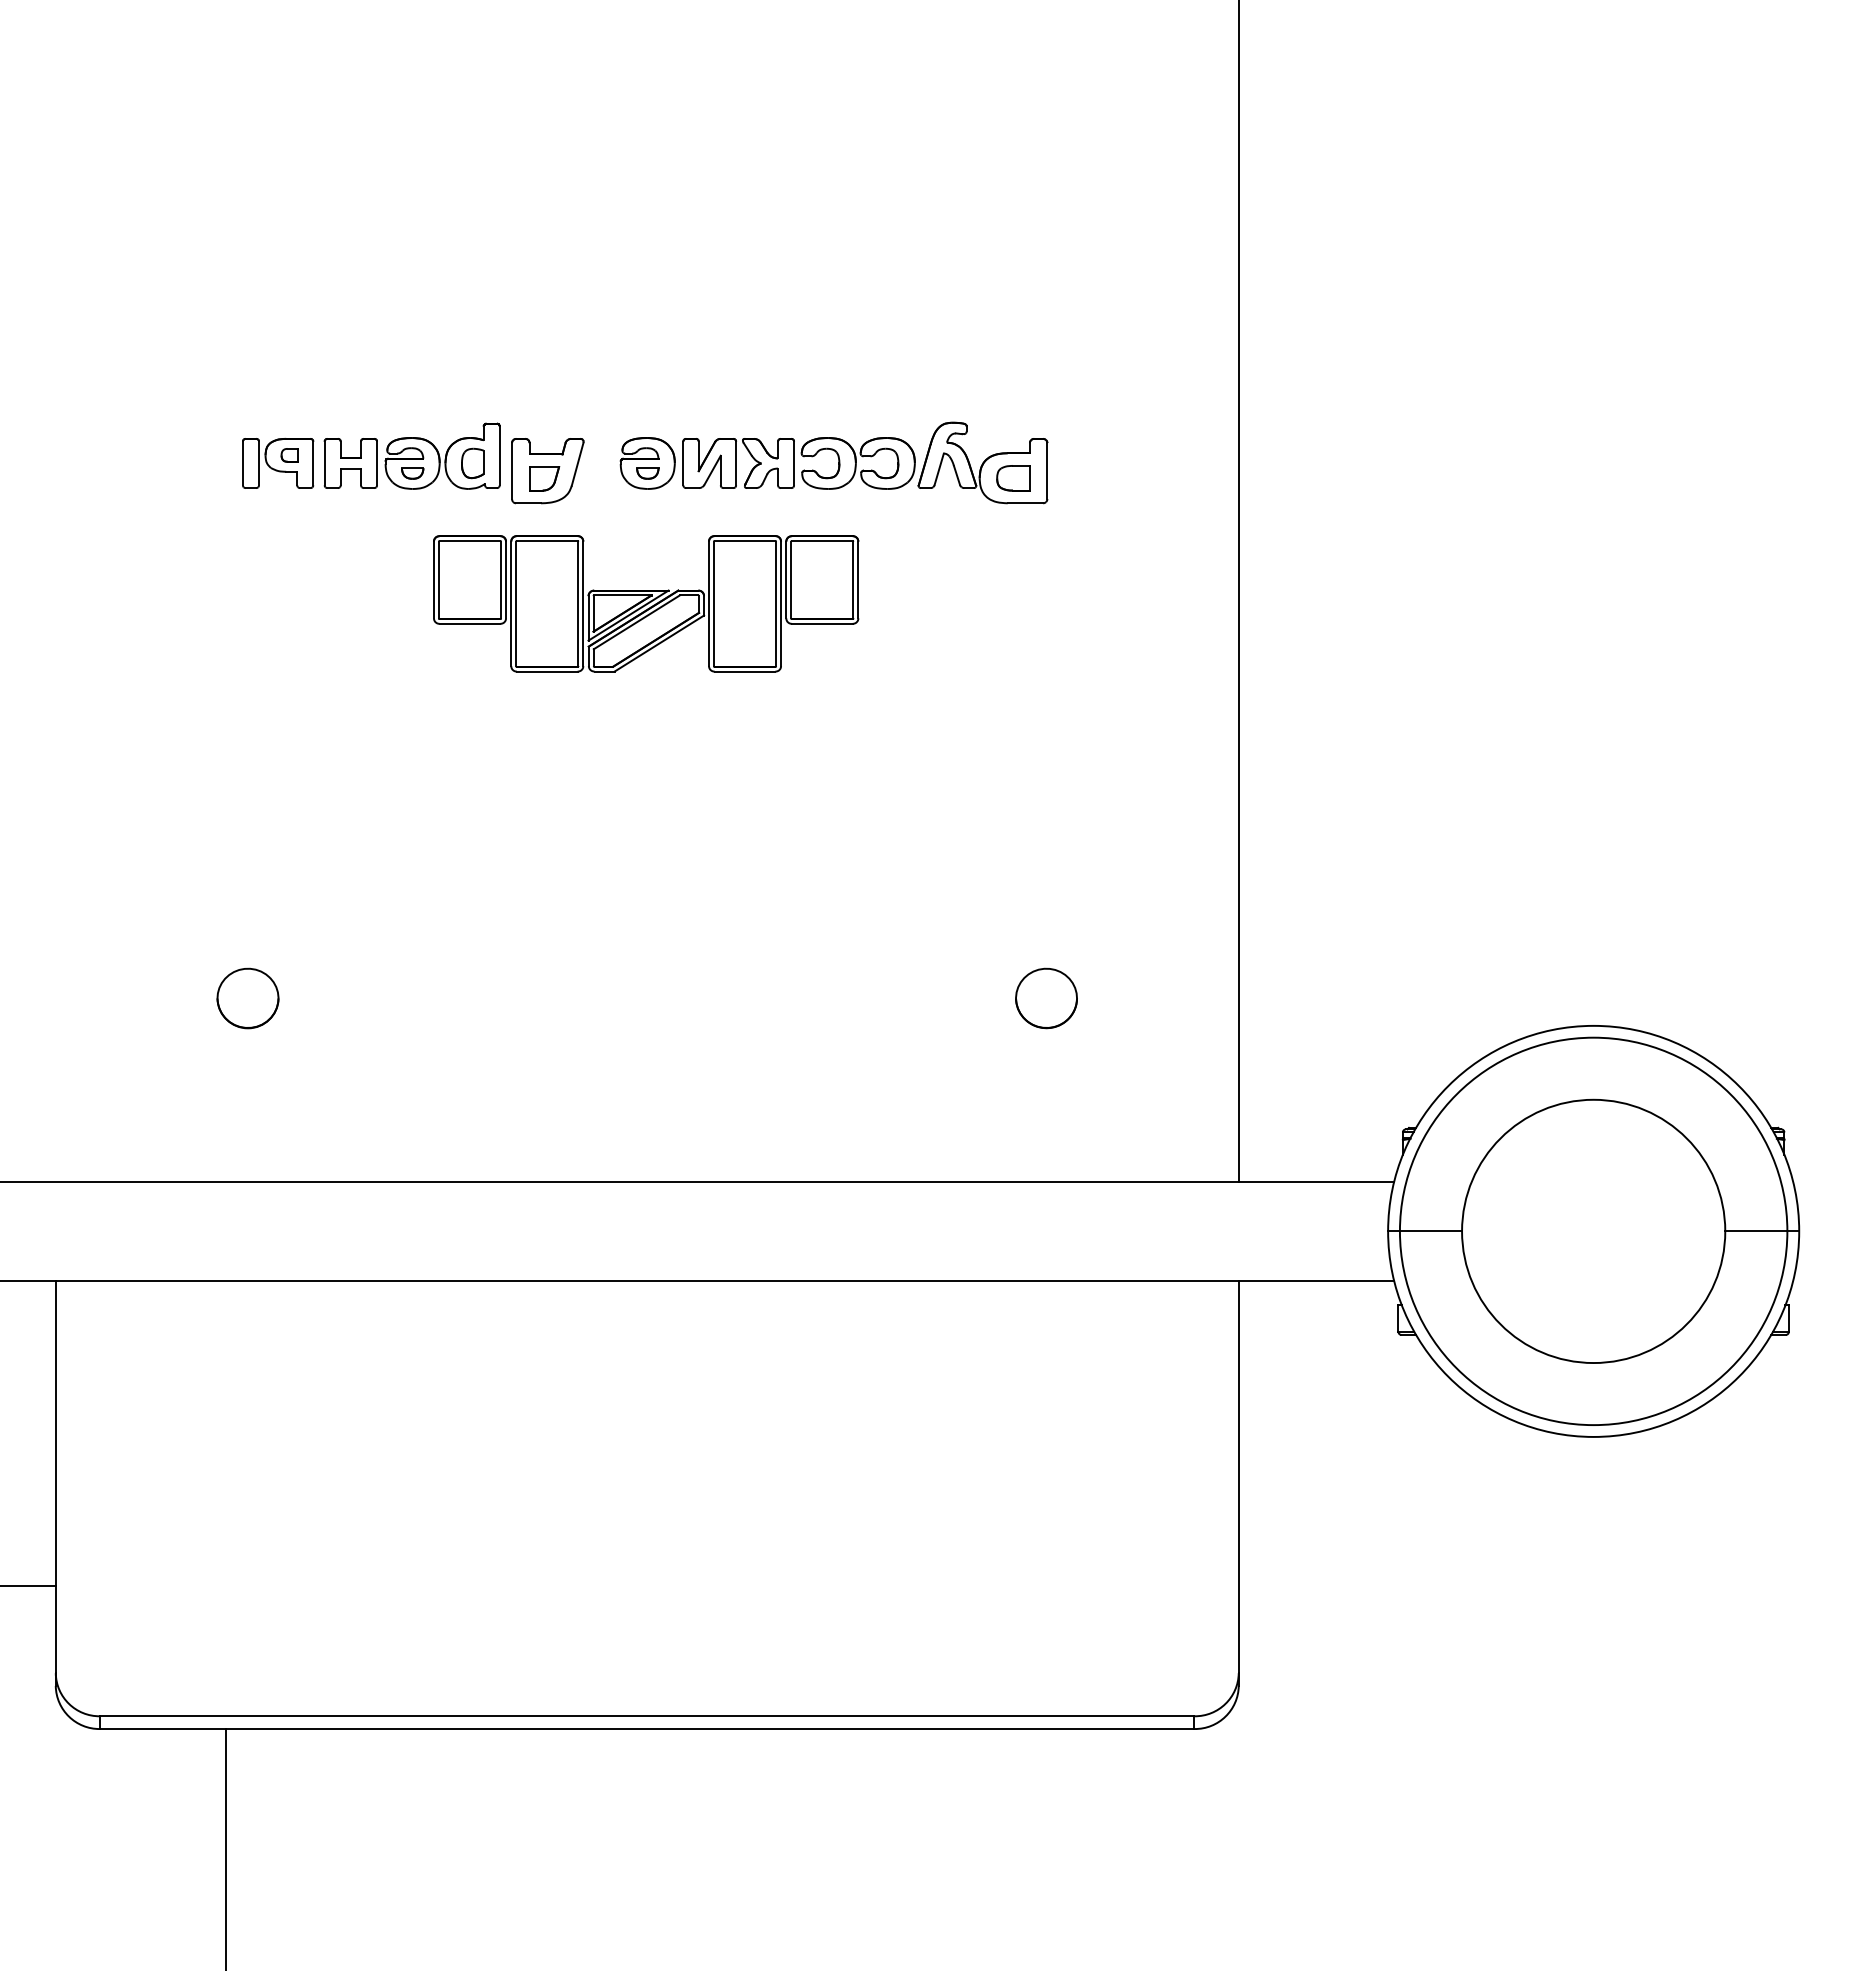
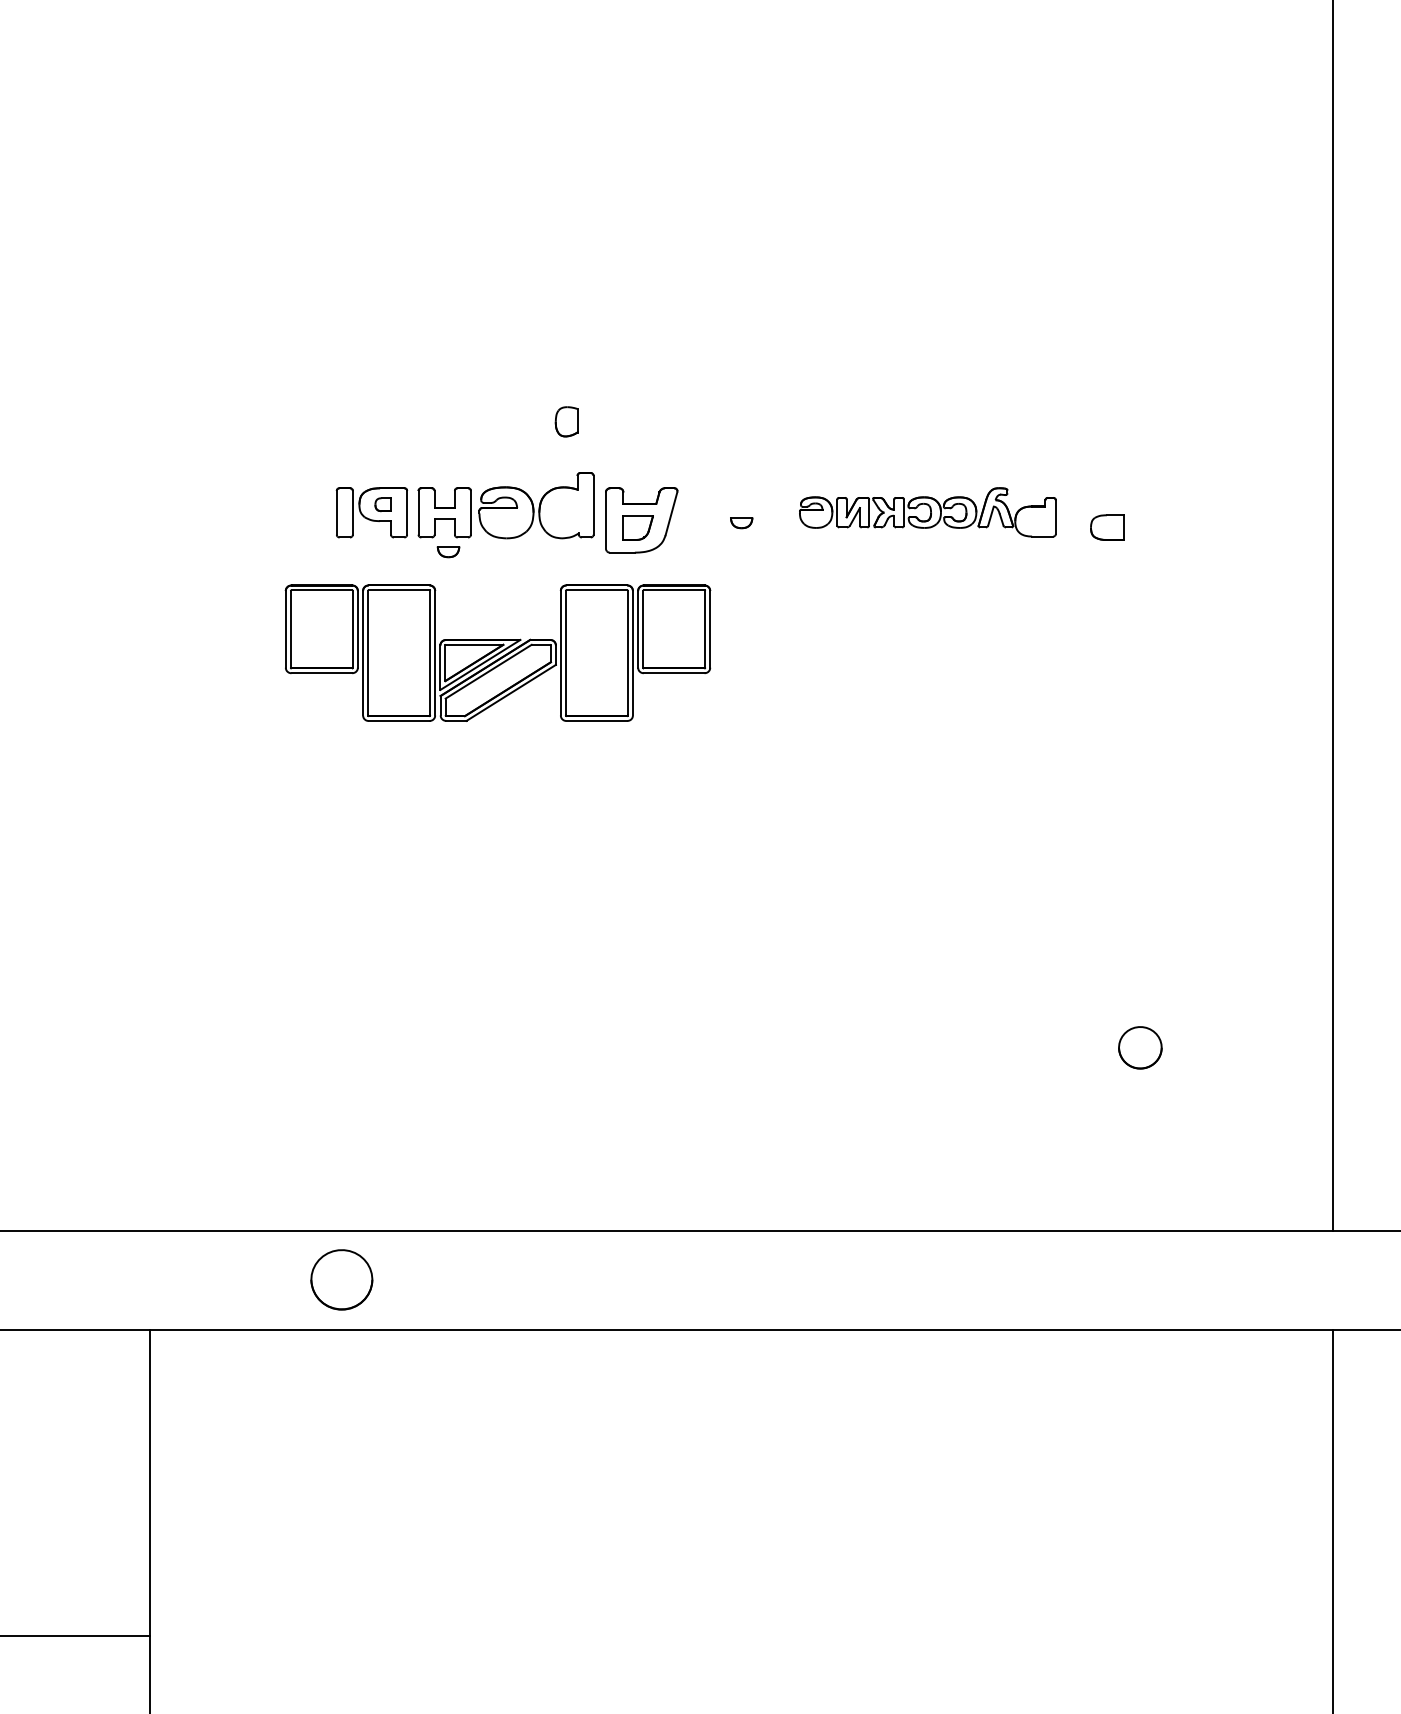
part: (833, 462) -> (927, 511), size x0.6
part: (472, 463) -> (566, 421), moved
part: (412, 473) -> (448, 551), moved
part: (646, 603) -> (498, 652), moved
part: (247, 998) -> (341, 1279), moved
part: (1046, 998) -> (1140, 1047), size x0.7

